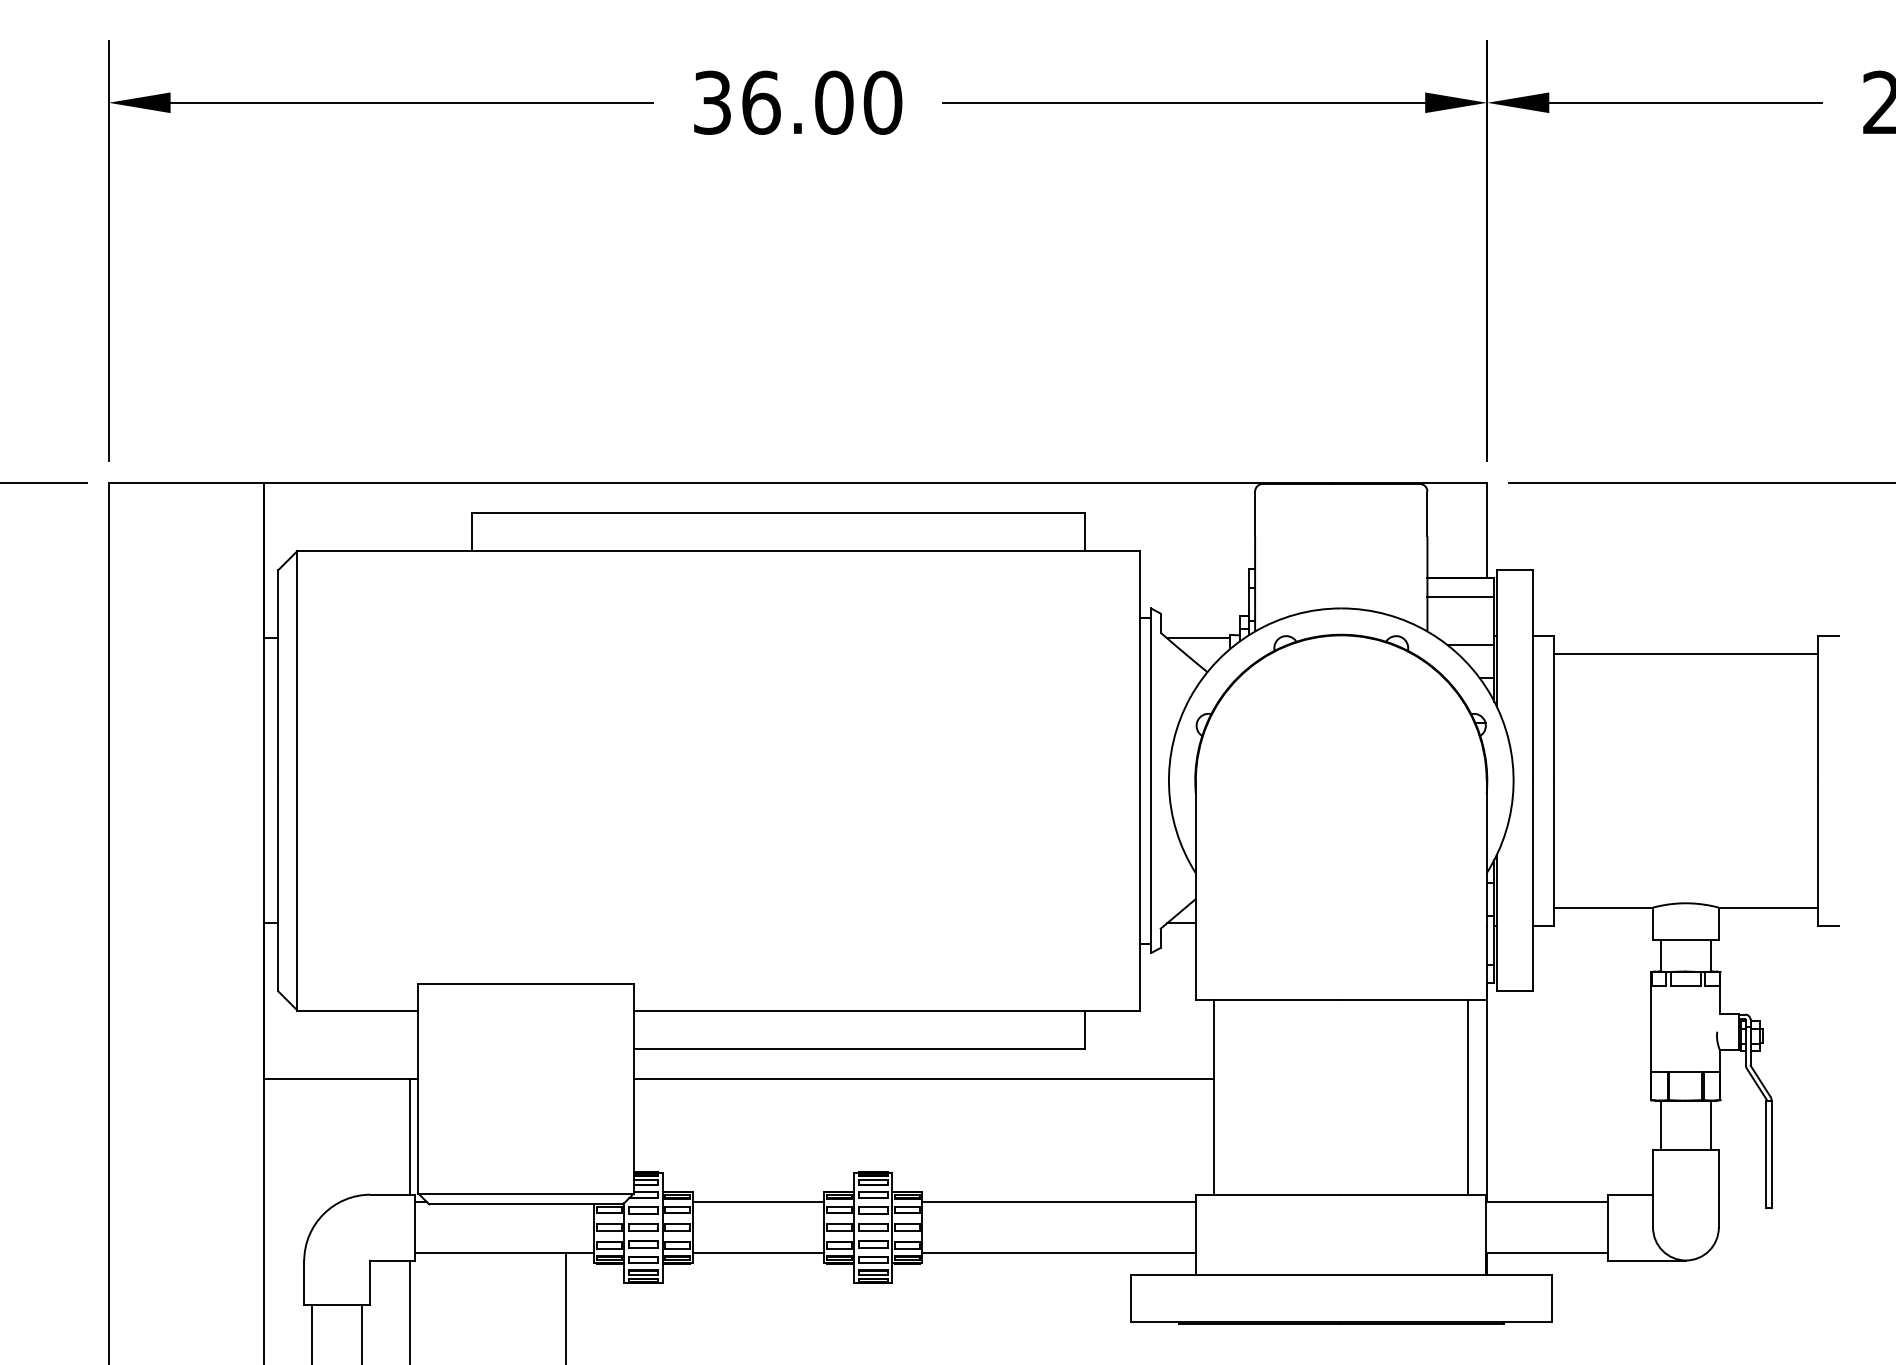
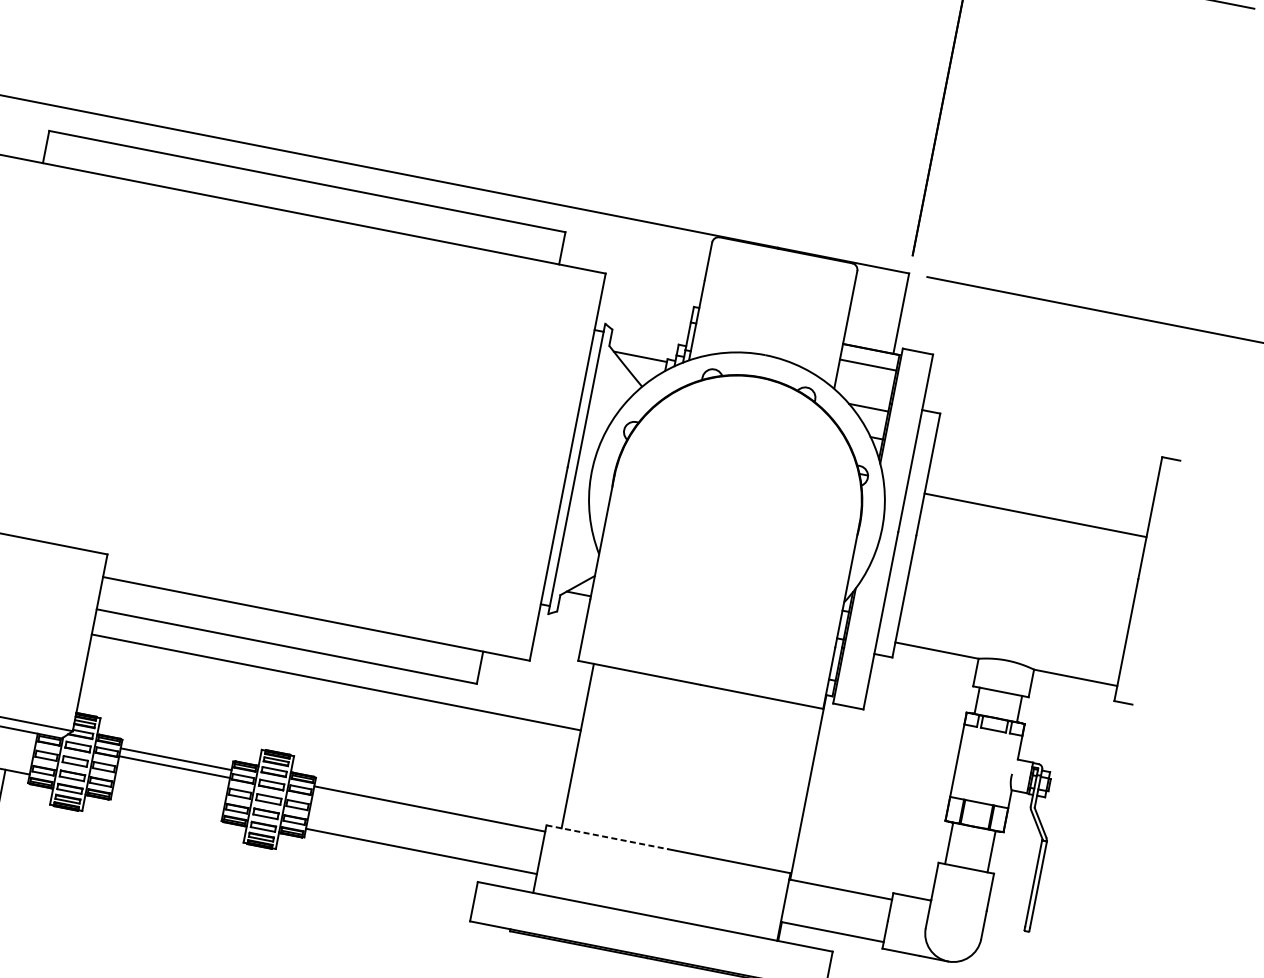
line: (1685, 653) -> (1035, 514), moved
line: (1468, 1096) -> (791, 787), removed
line: (1269, 1194) -> (608, 837), solid -> dashed
line: (758, 1252) -> (174, 766), moved

